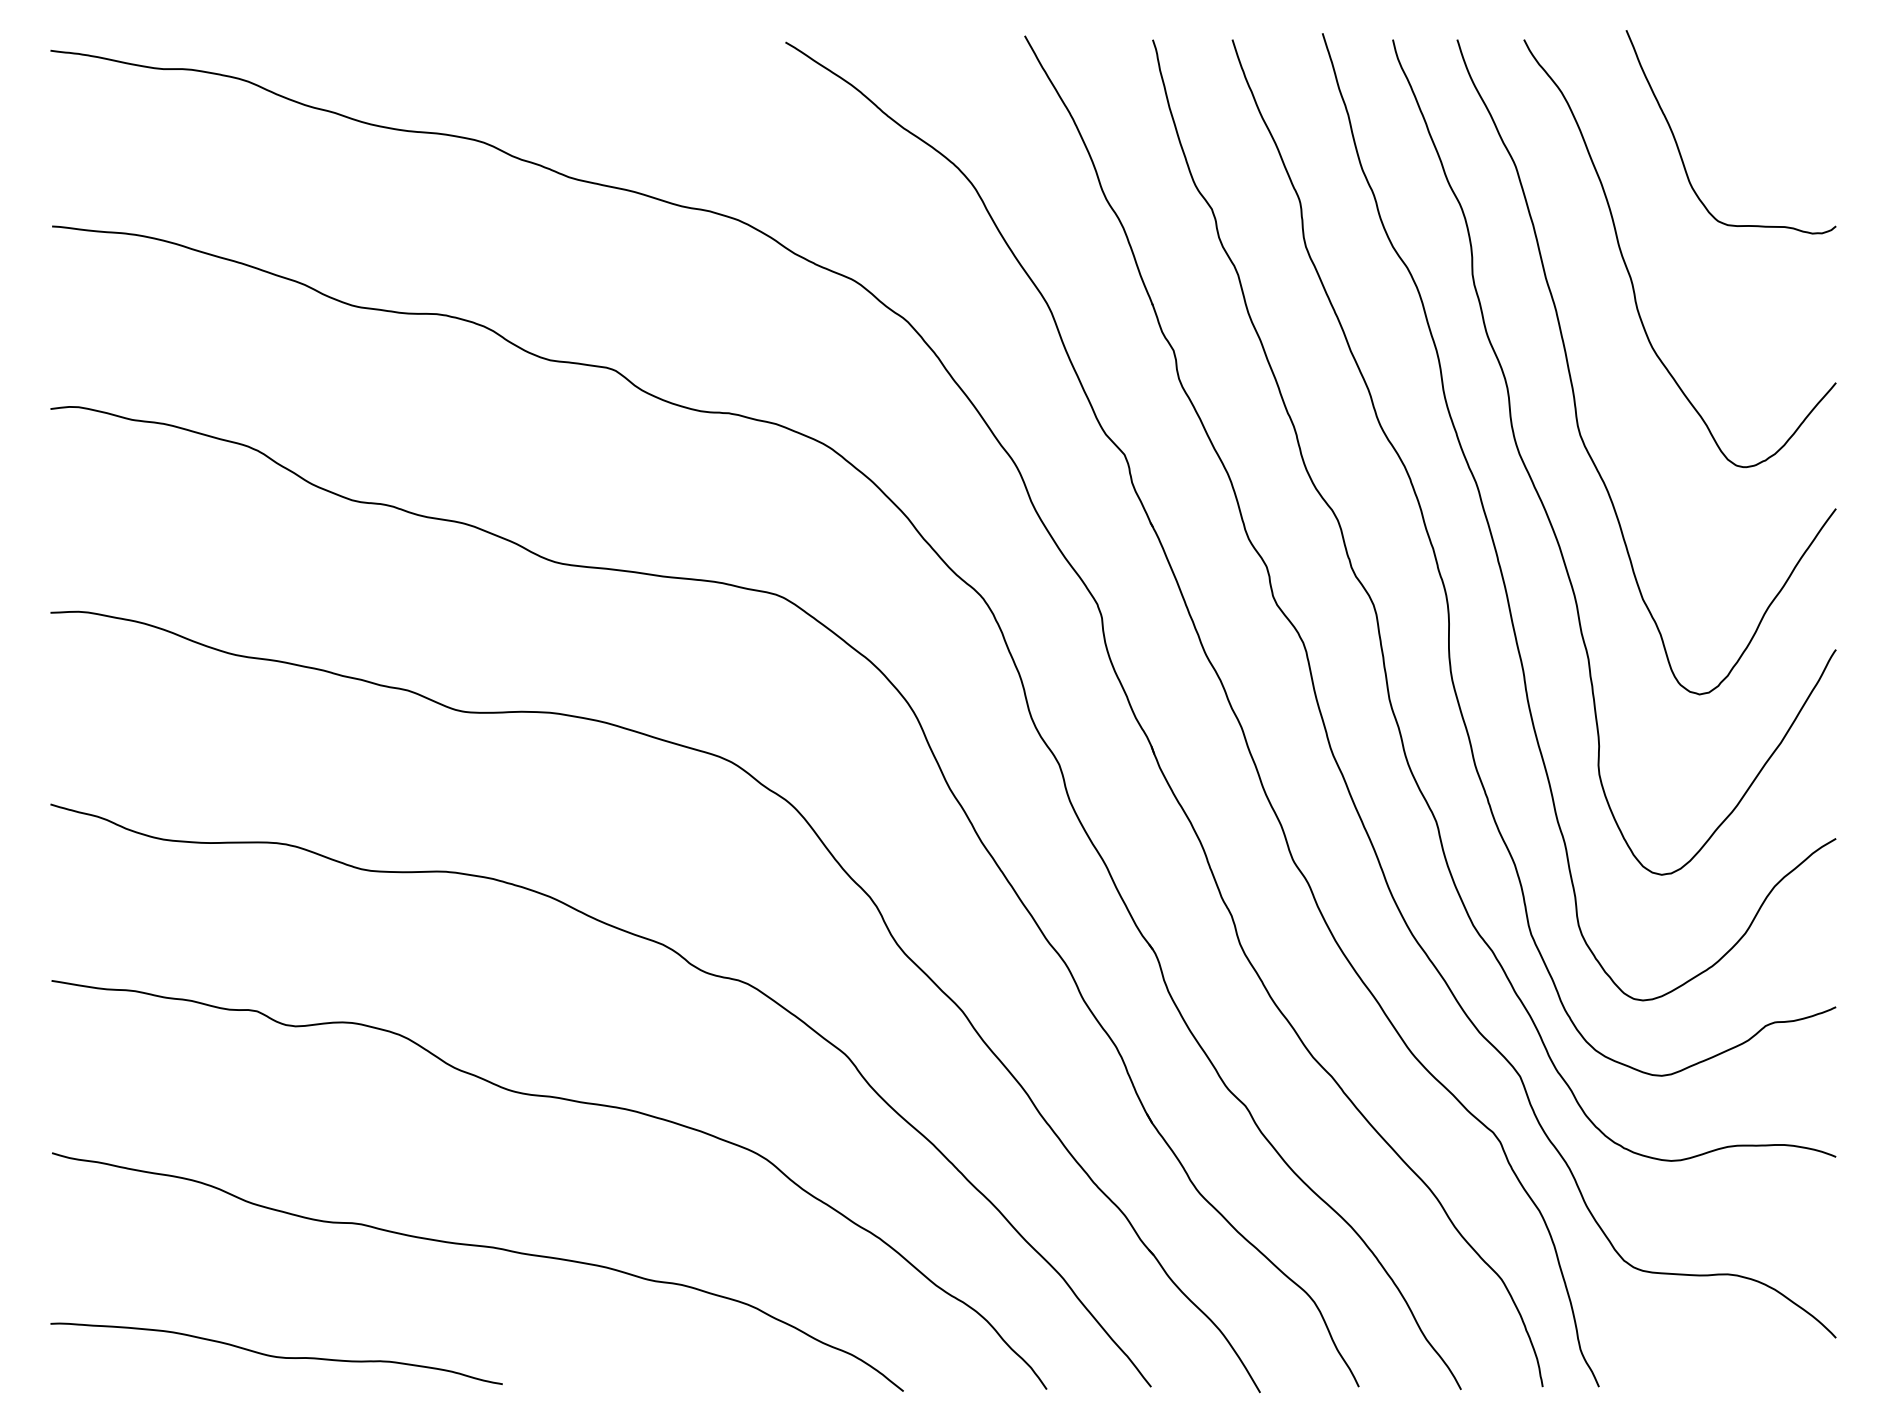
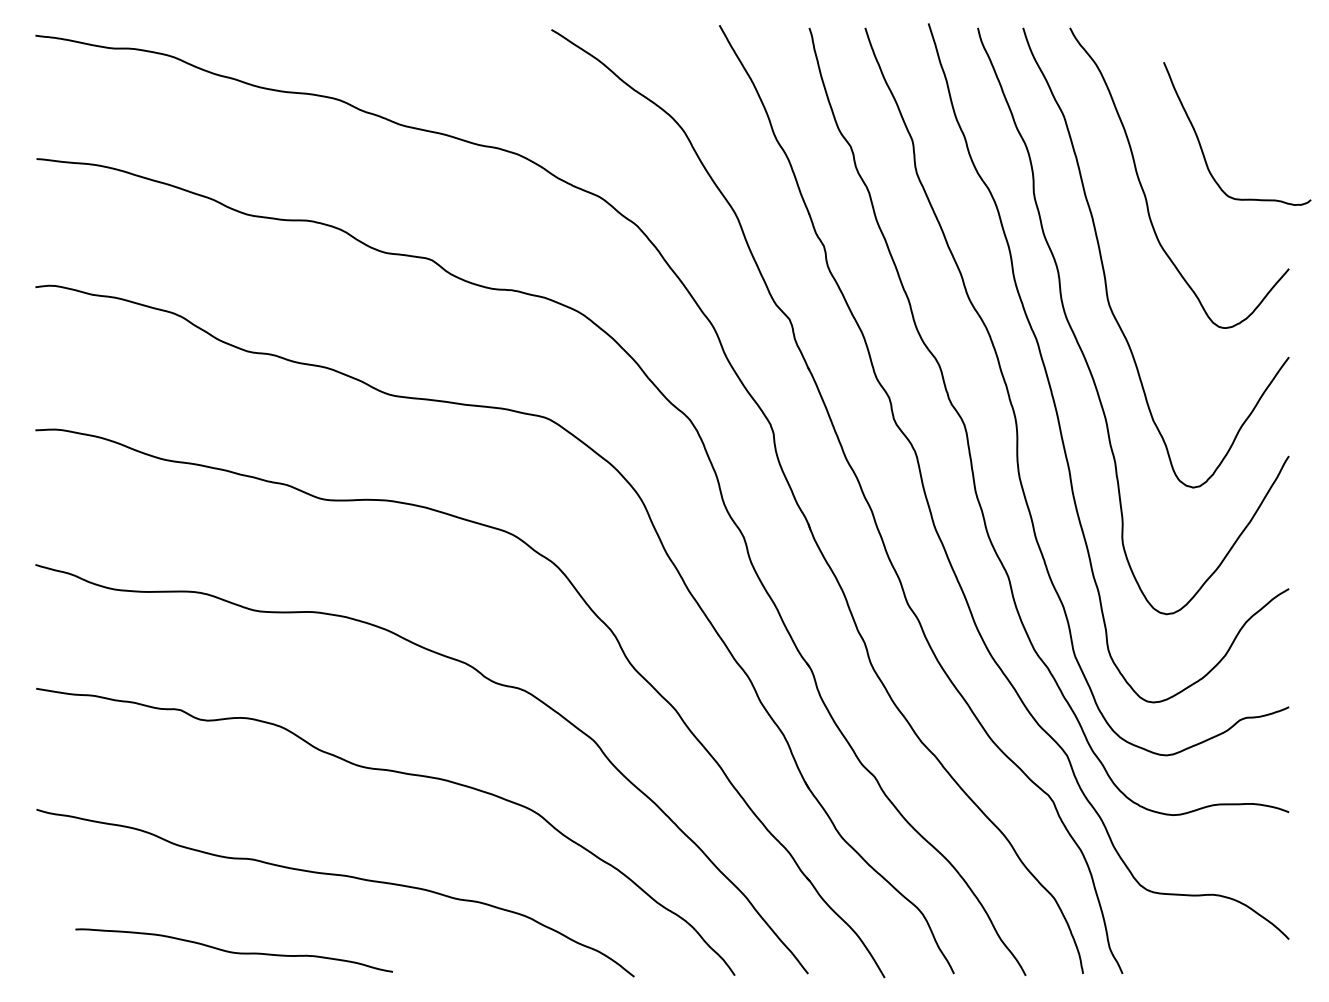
curve: (1680, 148) -> (1201, 145), moved
curve: (275, 1355) -> (233, 951), moved

